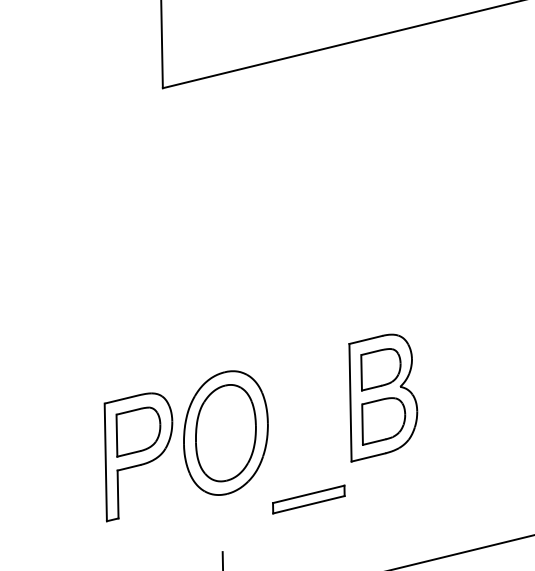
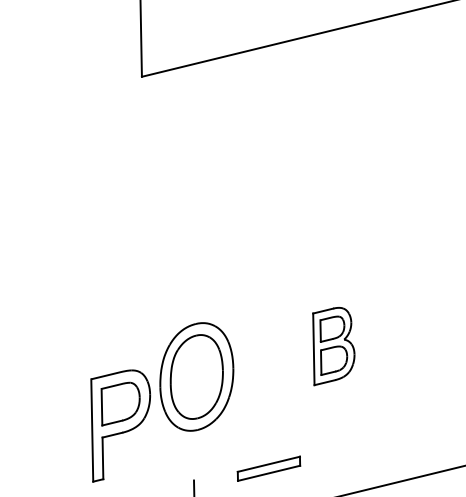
part: (382, 398) -> (333, 346), size x0.7
part: (138, 456) -> (120, 425), moved
part: (308, 499) -> (268, 468), moved

